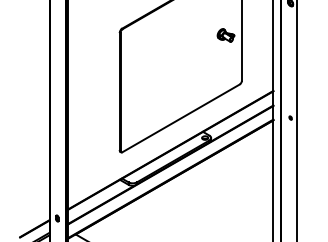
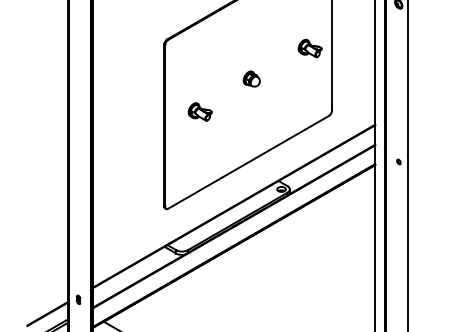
part: (183, 57) -> (251, 78), added
part: (145, 81) -> (199, 111), added

